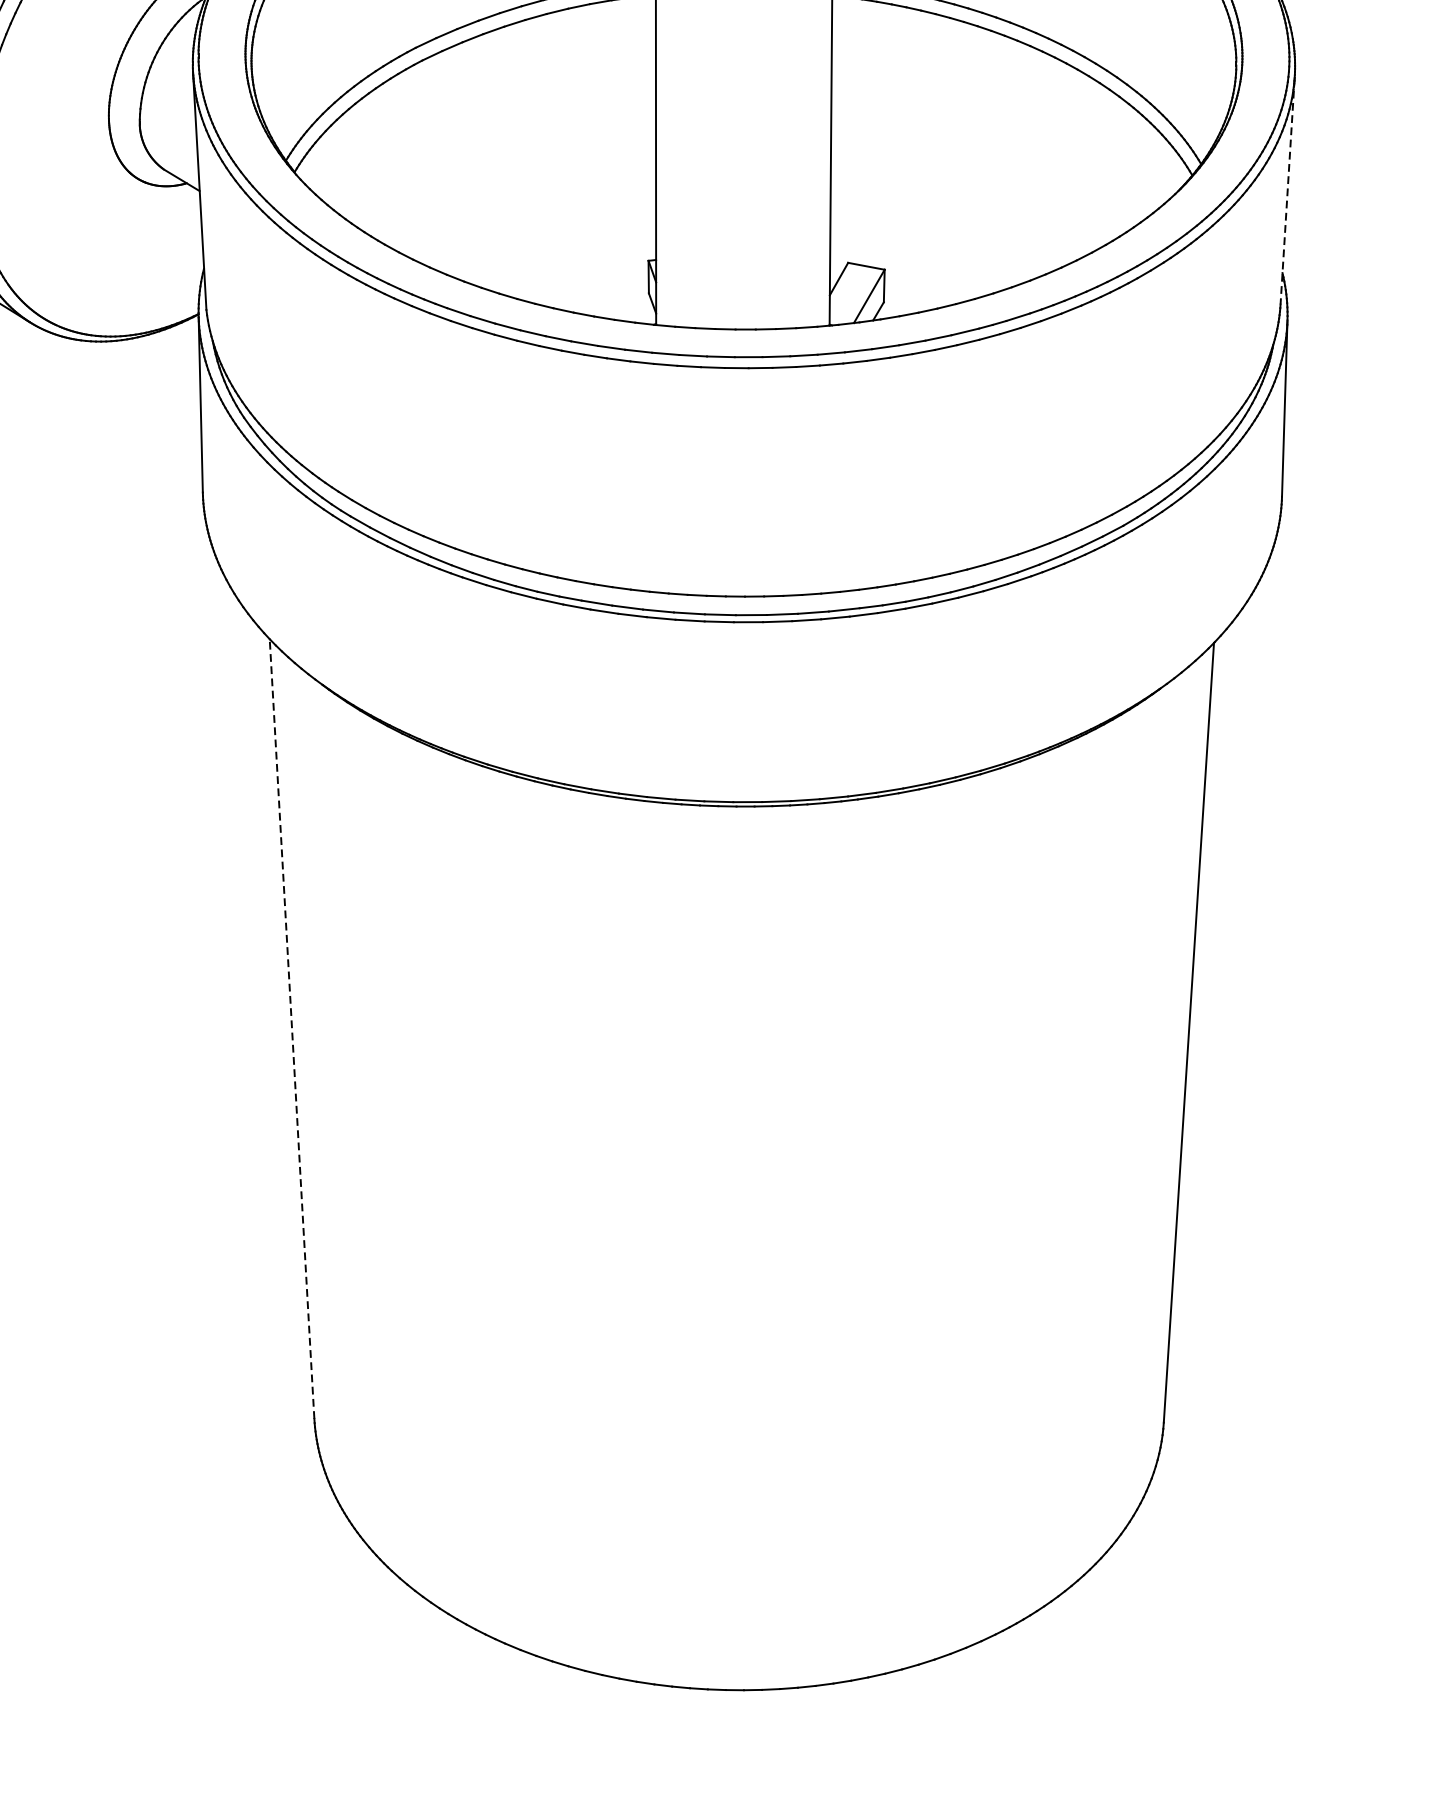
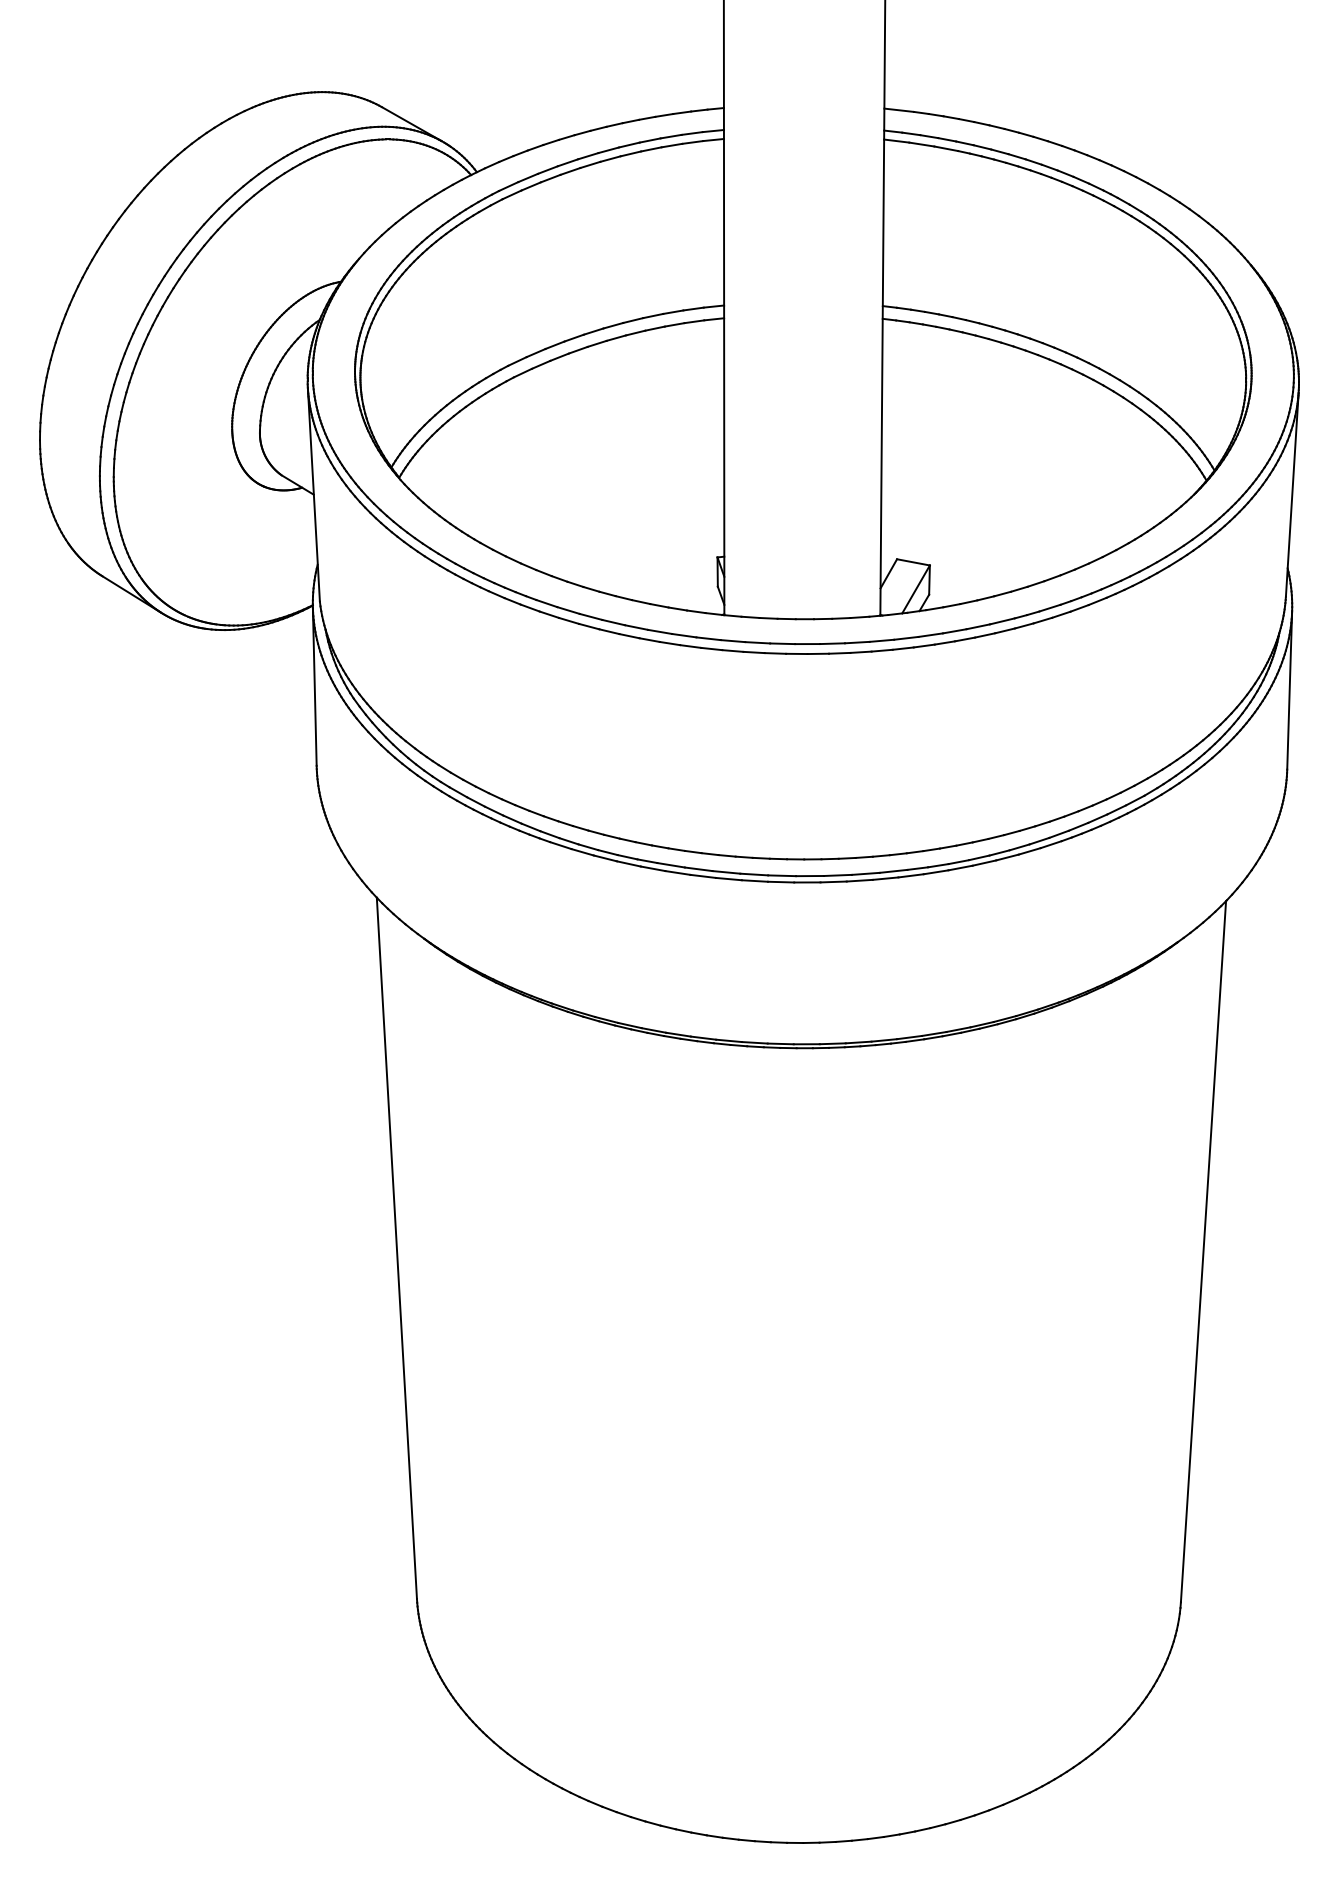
line: (1287, 191) -> (1292, 495), dashed -> solid
line: (291, 1028) -> (396, 1247), dashed -> solid

